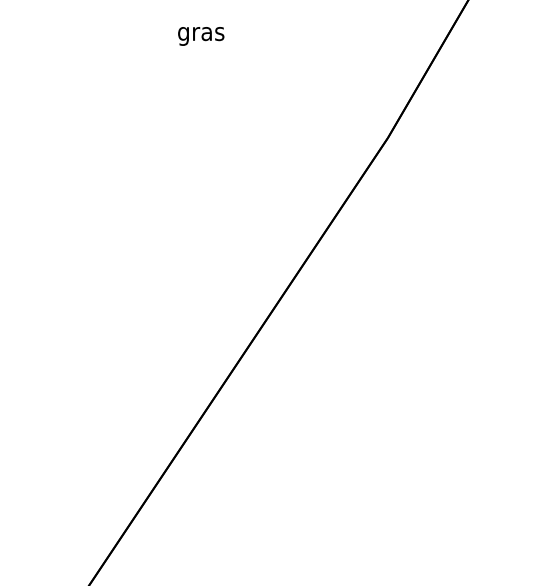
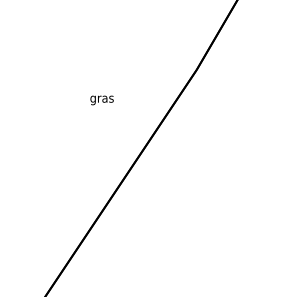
text: (200, 36) -> (101, 100), moved

